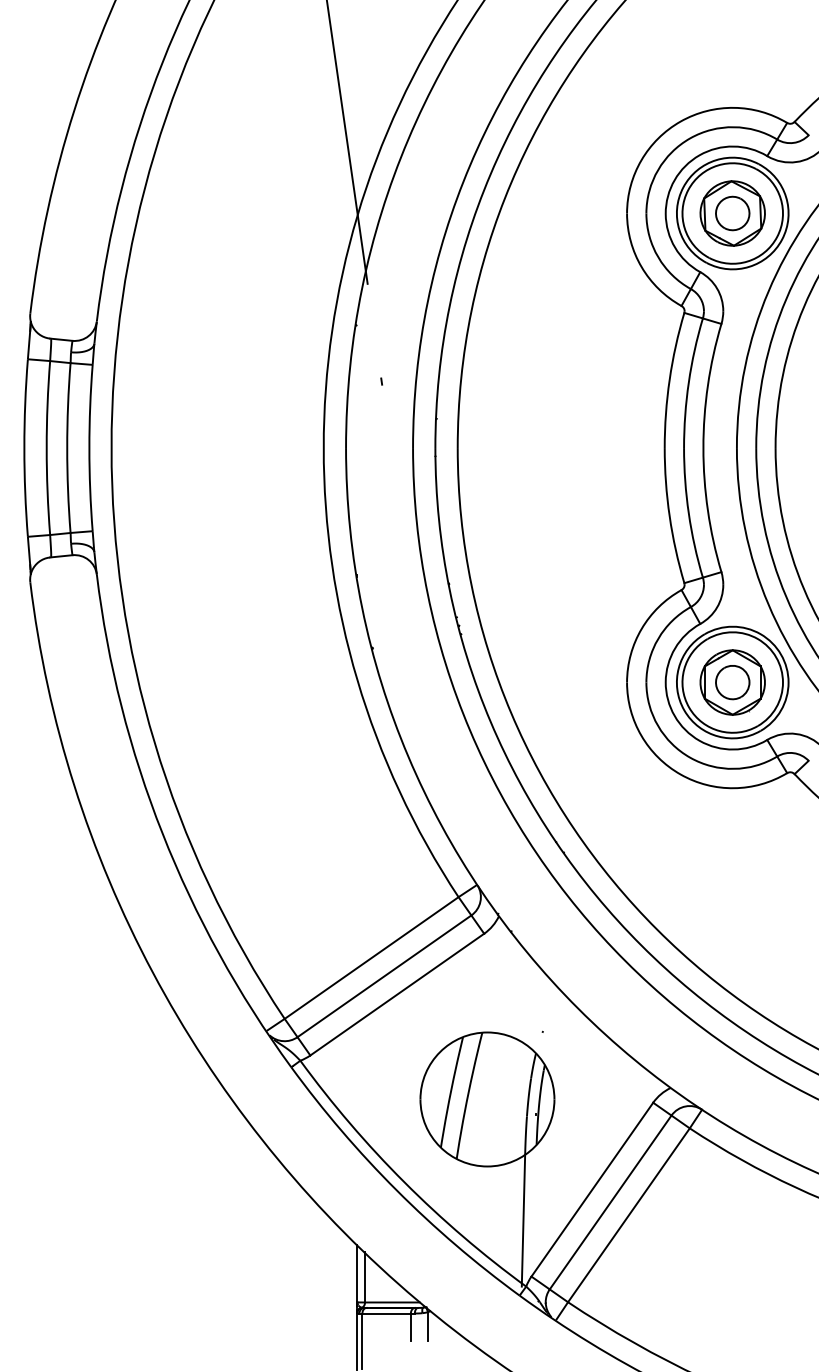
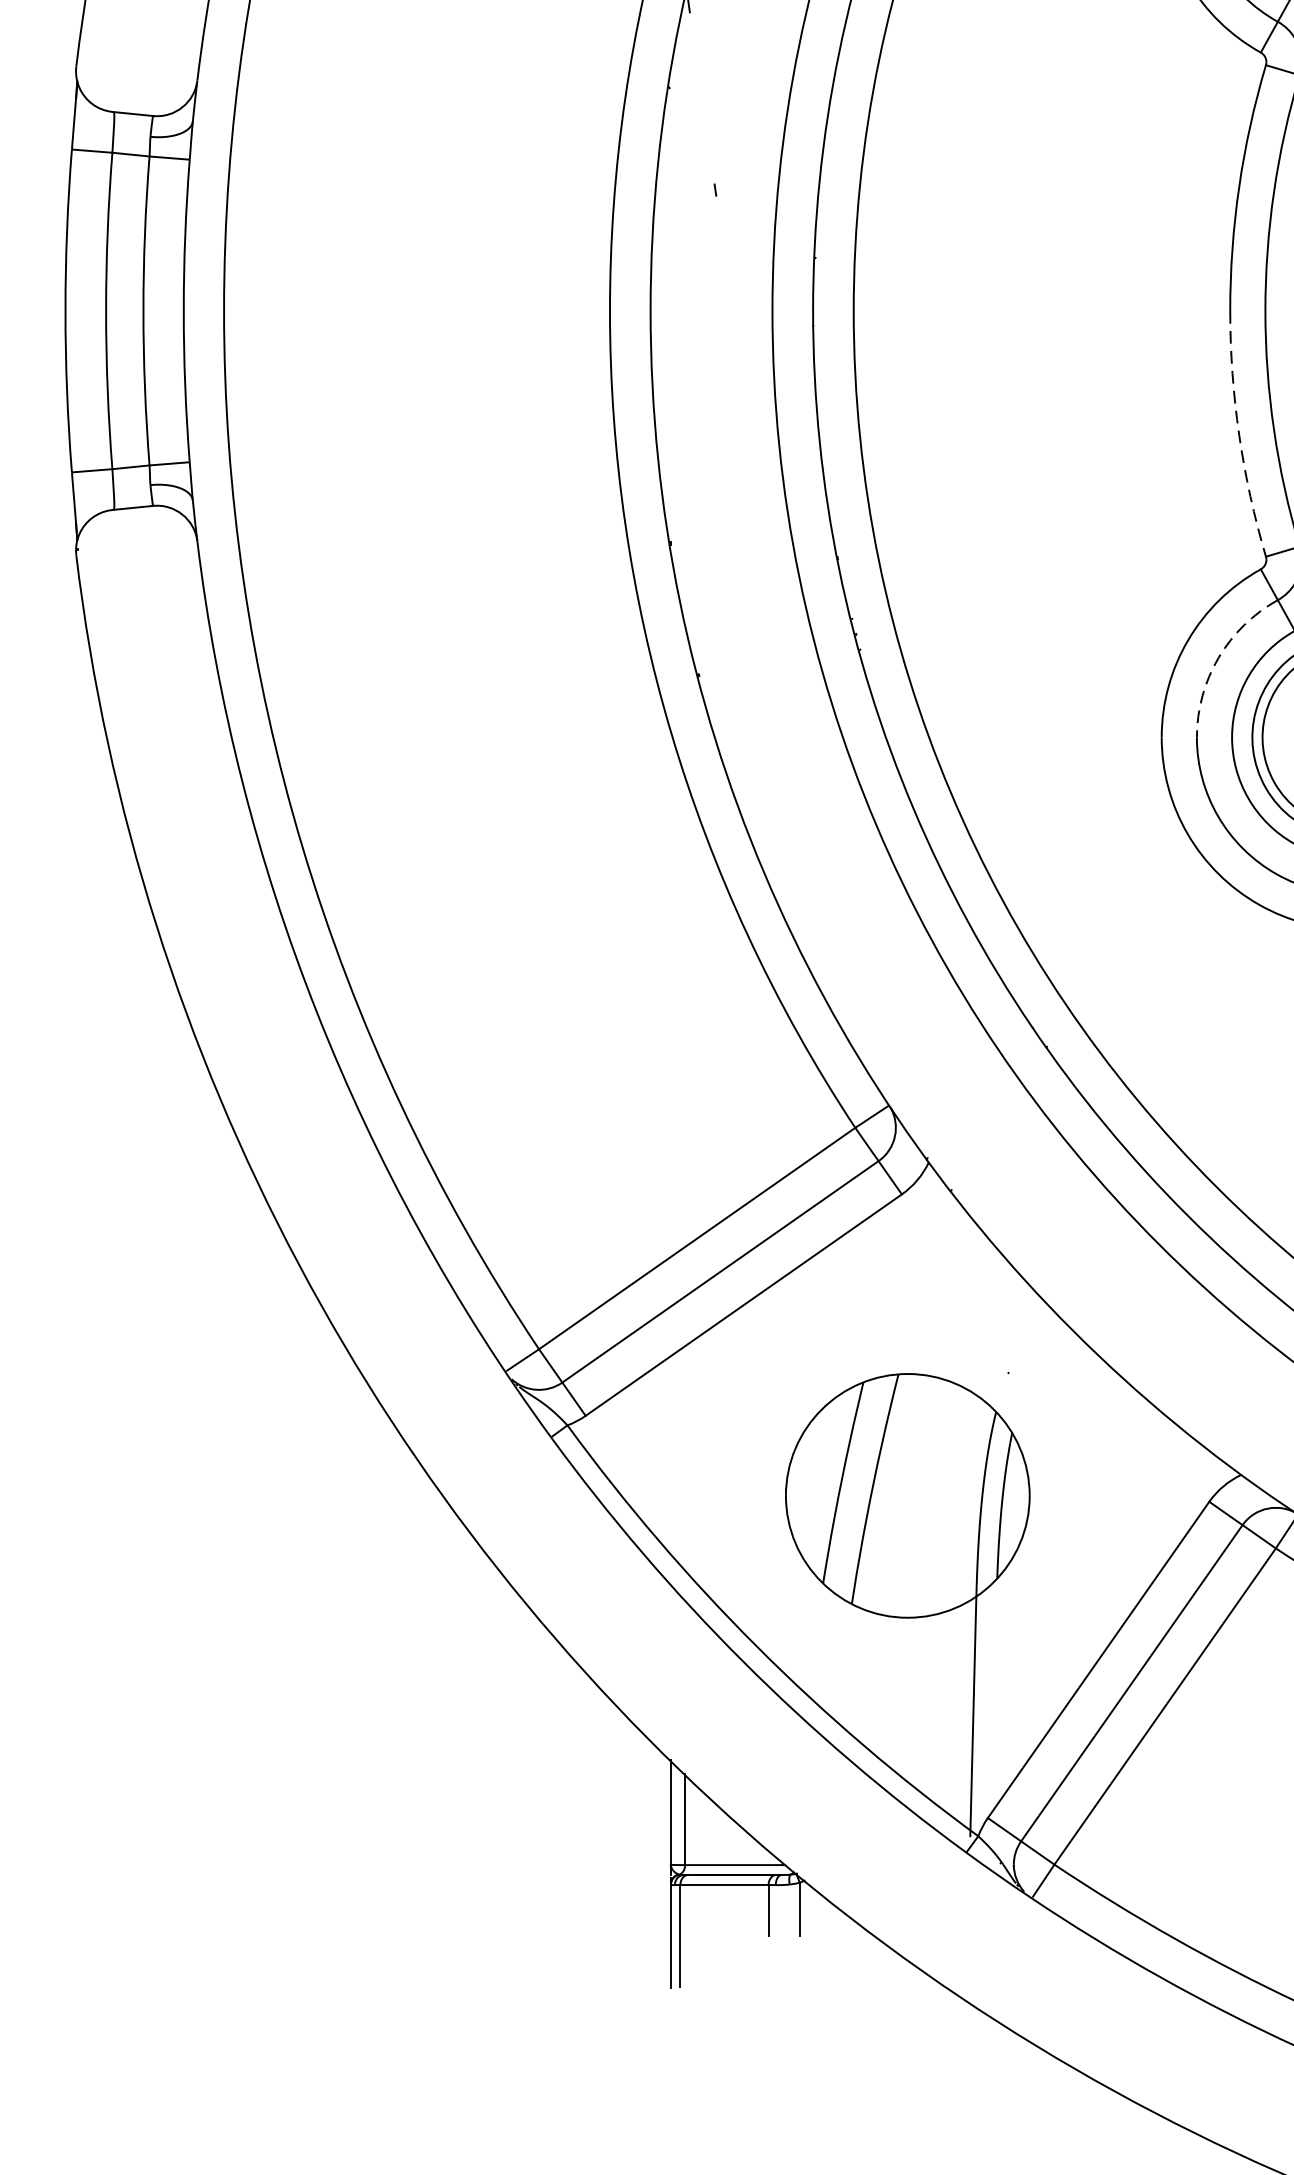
arc: (669, 516) -> (1238, 435), solid -> dashed
arc: (658, 638) -> (1218, 657), solid -> dashed

